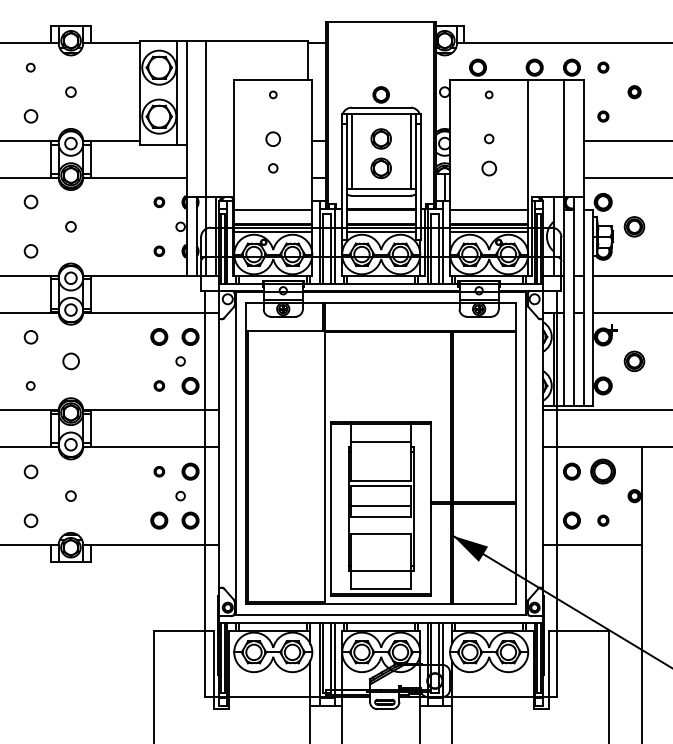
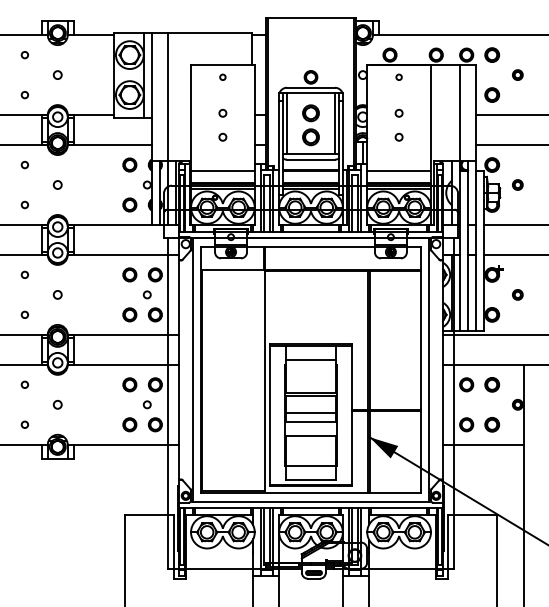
part: (603, 66) -> (492, 54), size x1.67
part: (603, 115) -> (492, 94), size x1.67
circle: (30, 117) -> (24, 95), size x0.62
circle: (272, 137) -> (222, 112), size x0.62
circle: (488, 167) -> (398, 136), size x0.62
circle: (158, 201) -> (129, 164), size x1.67
circle: (30, 202) -> (24, 165), size x0.62
part: (634, 226) -> (517, 184), size x0.62
circle: (30, 250) -> (24, 204), size x0.62
circle: (158, 250) -> (129, 204), size x1.67
circle: (30, 336) -> (24, 274), size x0.62
circle: (70, 360) -> (57, 294), size x0.62
part: (634, 360) -> (517, 294), size x0.62
circle: (158, 385) -> (129, 314), size x1.67
circle: (30, 471) -> (24, 384), size x0.62
circle: (158, 471) -> (129, 384), size x1.67
part: (603, 471) -> (492, 384), size x0.71
circle: (30, 520) -> (24, 424), size x0.62
part: (603, 520) -> (492, 424), size x1.67

